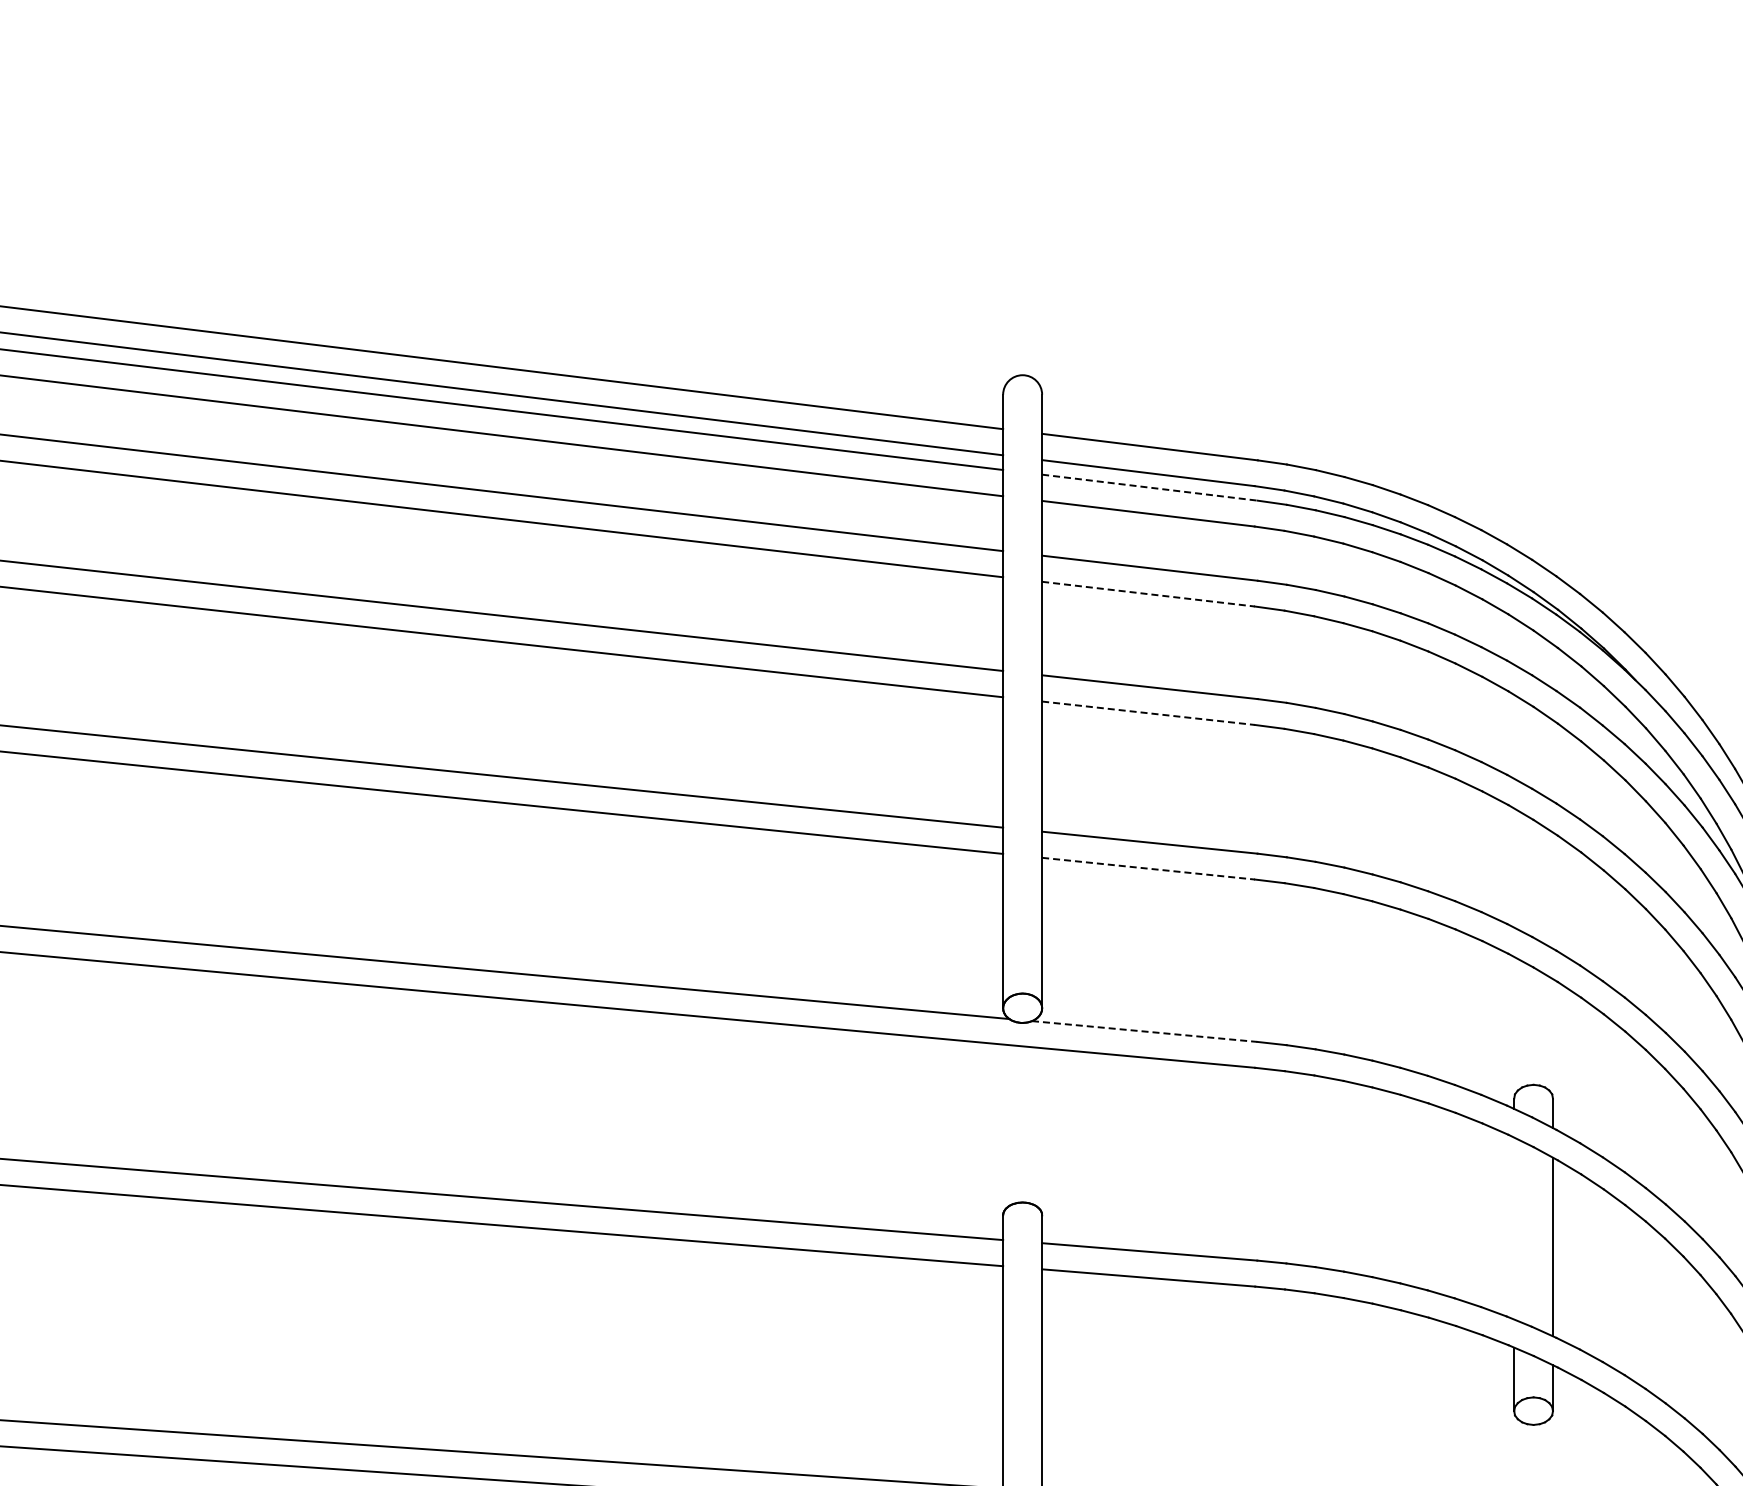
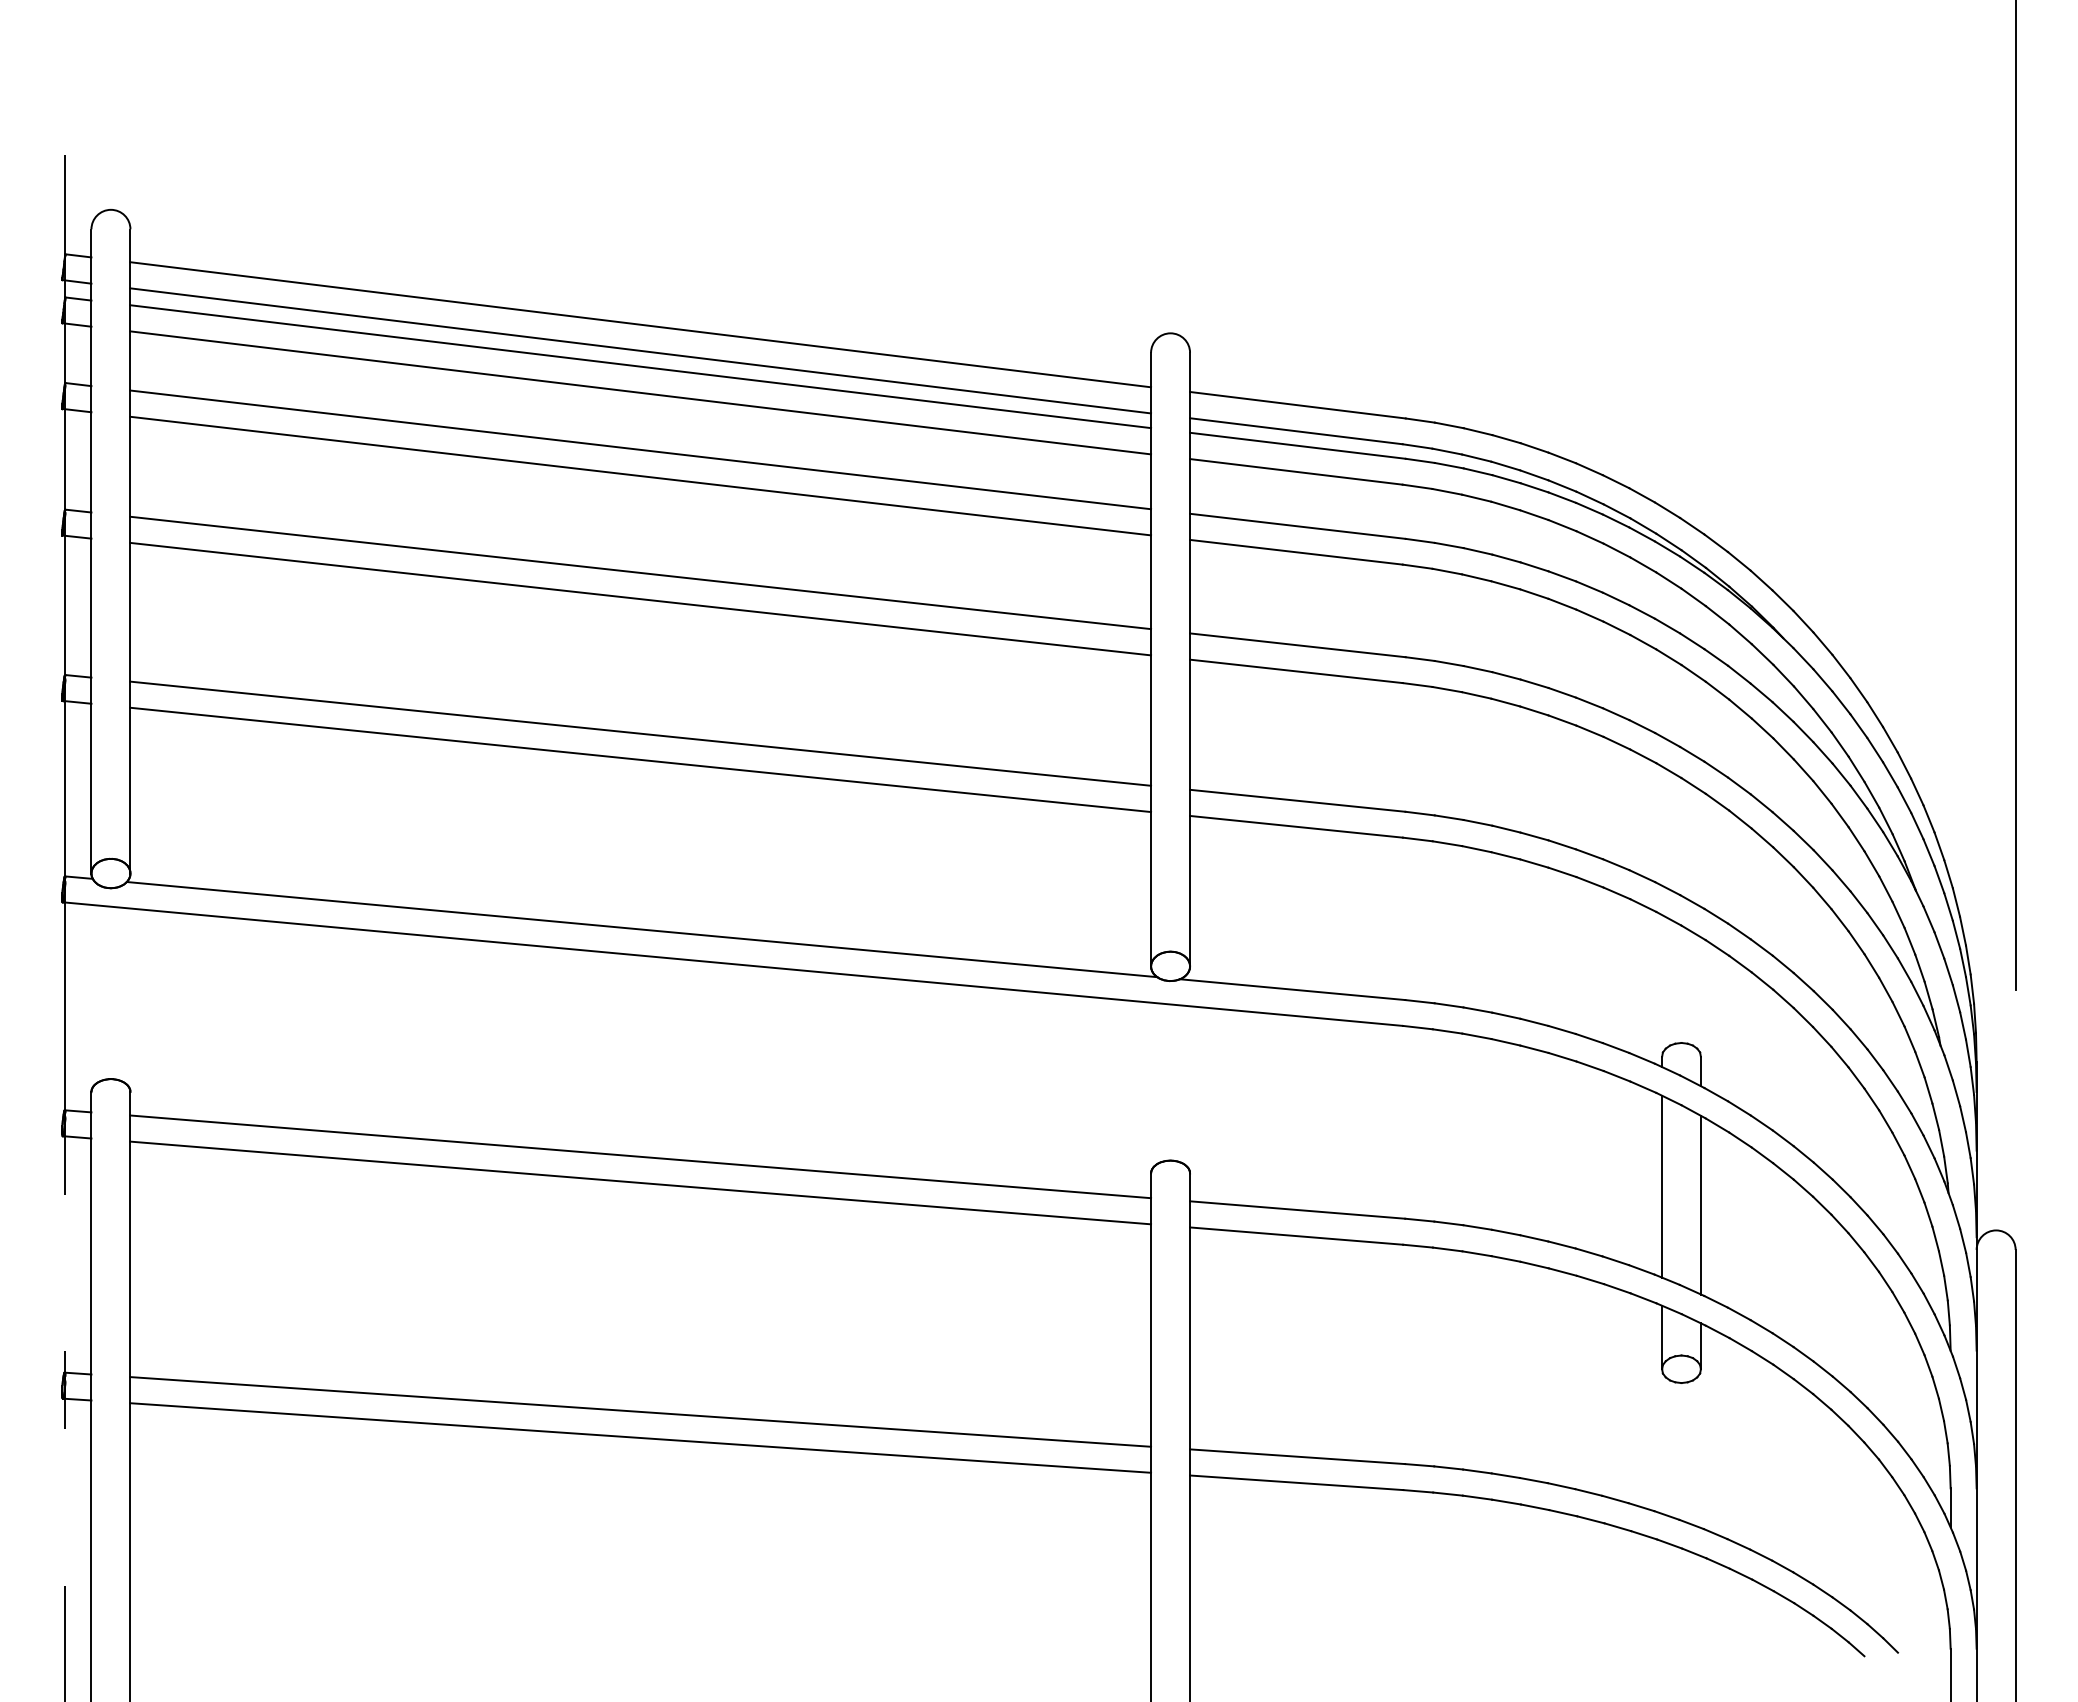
line: (1149, 487) -> (1297, 445), dashed -> solid
line: (1148, 594) -> (1296, 552), dashed -> solid
line: (1148, 713) -> (1296, 671), dashed -> solid
line: (1148, 868) -> (1296, 826), dashed -> solid
line: (1145, 1031) -> (1293, 989), dashed -> solid
line: (1514, 1228) -> (1662, 1186), added

